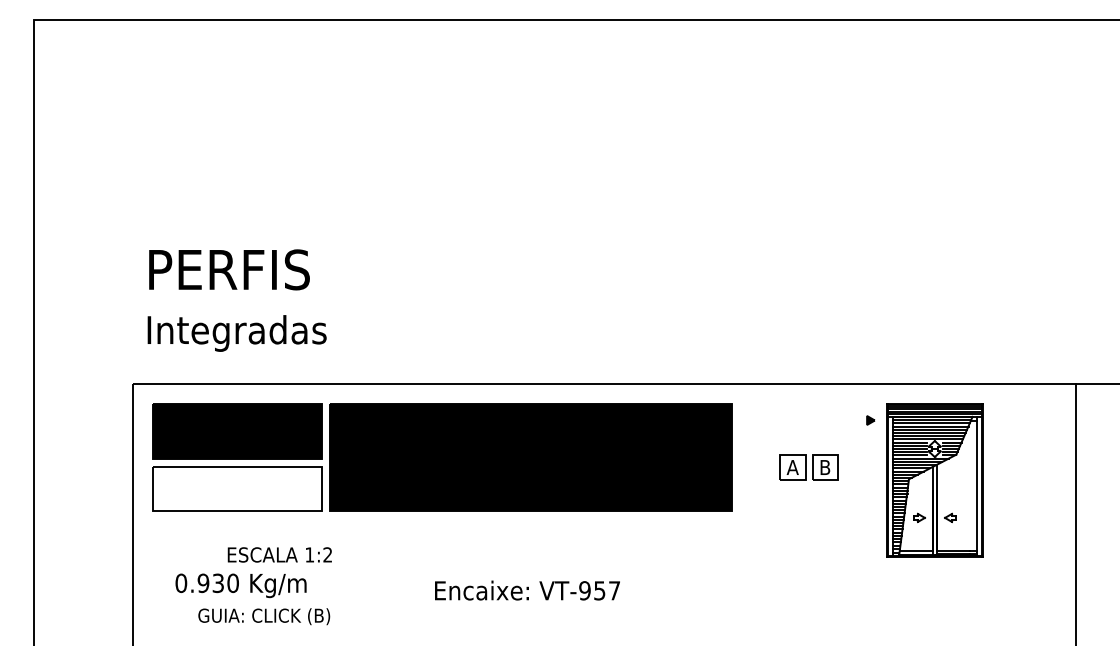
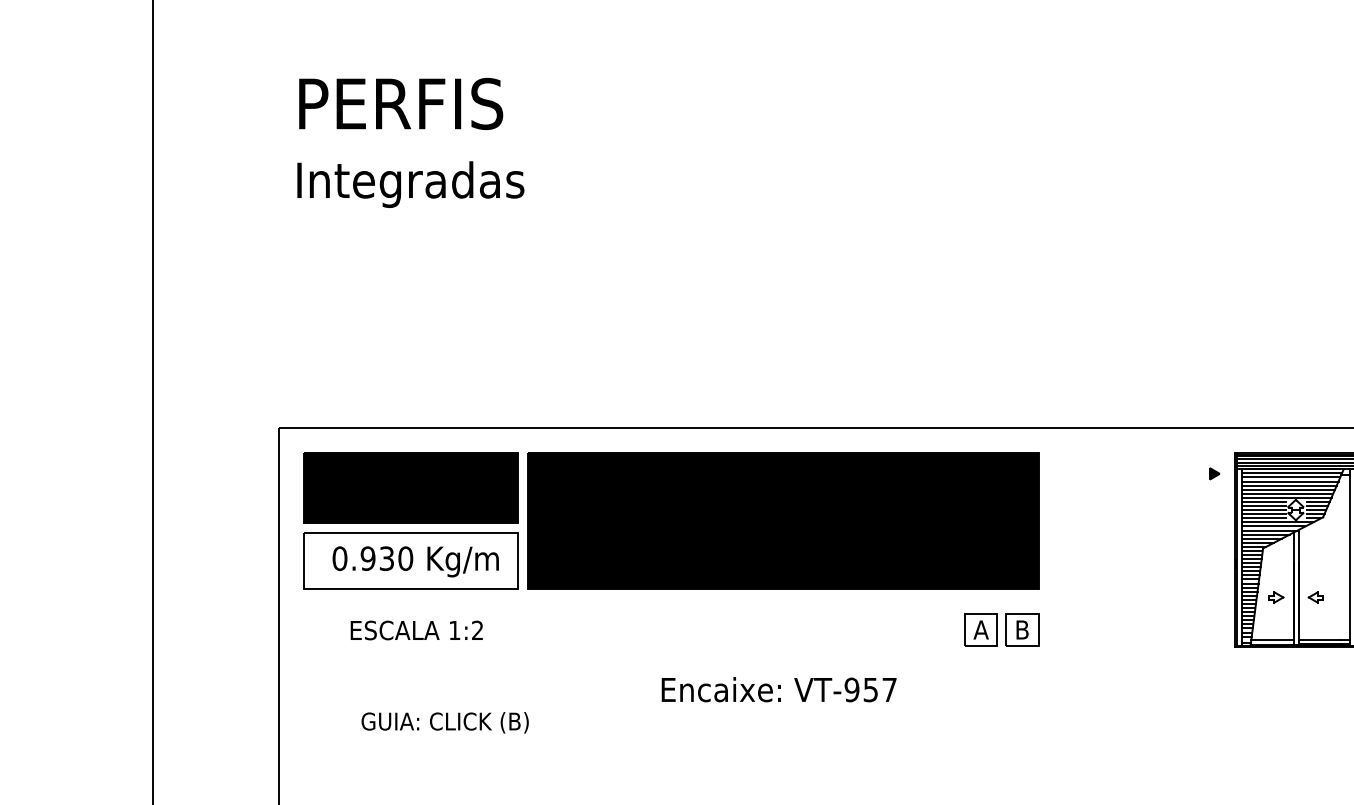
text: (236, 300) -> (409, 142), moved
part: (808, 467) -> (1001, 629), moved
text: (279, 554) -> (416, 629), moved
text: (240, 585) -> (415, 561), moved

